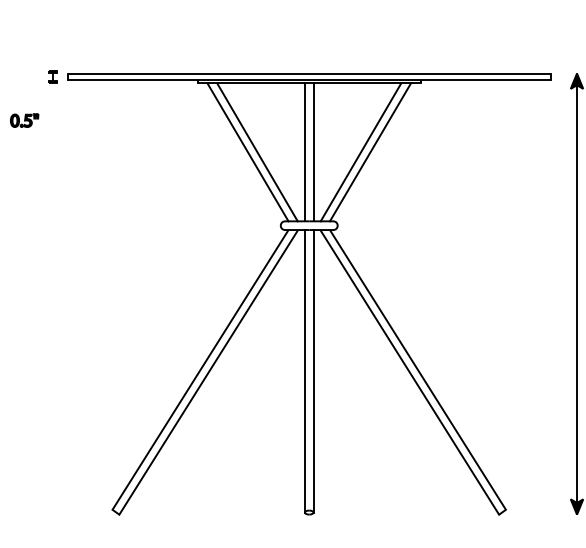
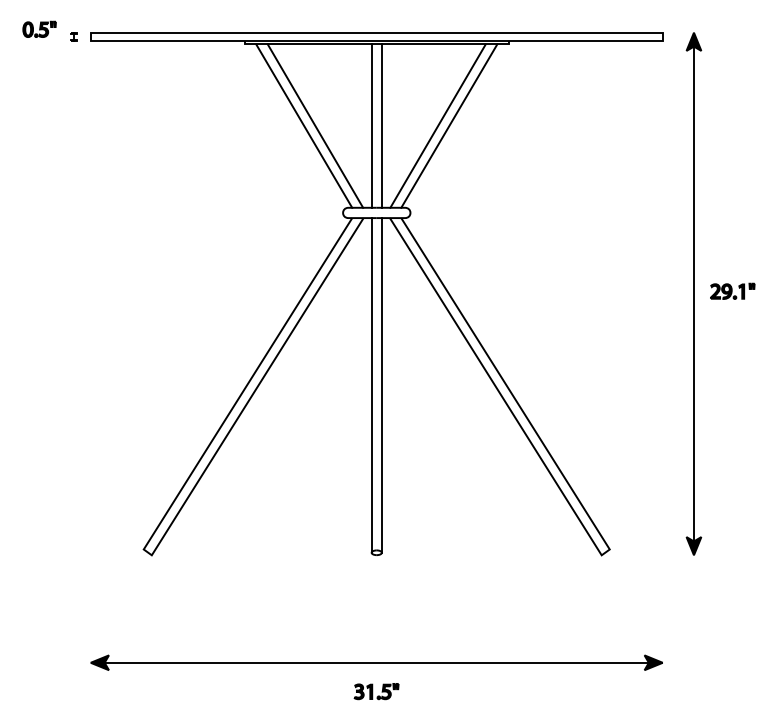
part: (53, 76) -> (73, 36), size x0.62
part: (24, 119) -> (39, 28), moved

